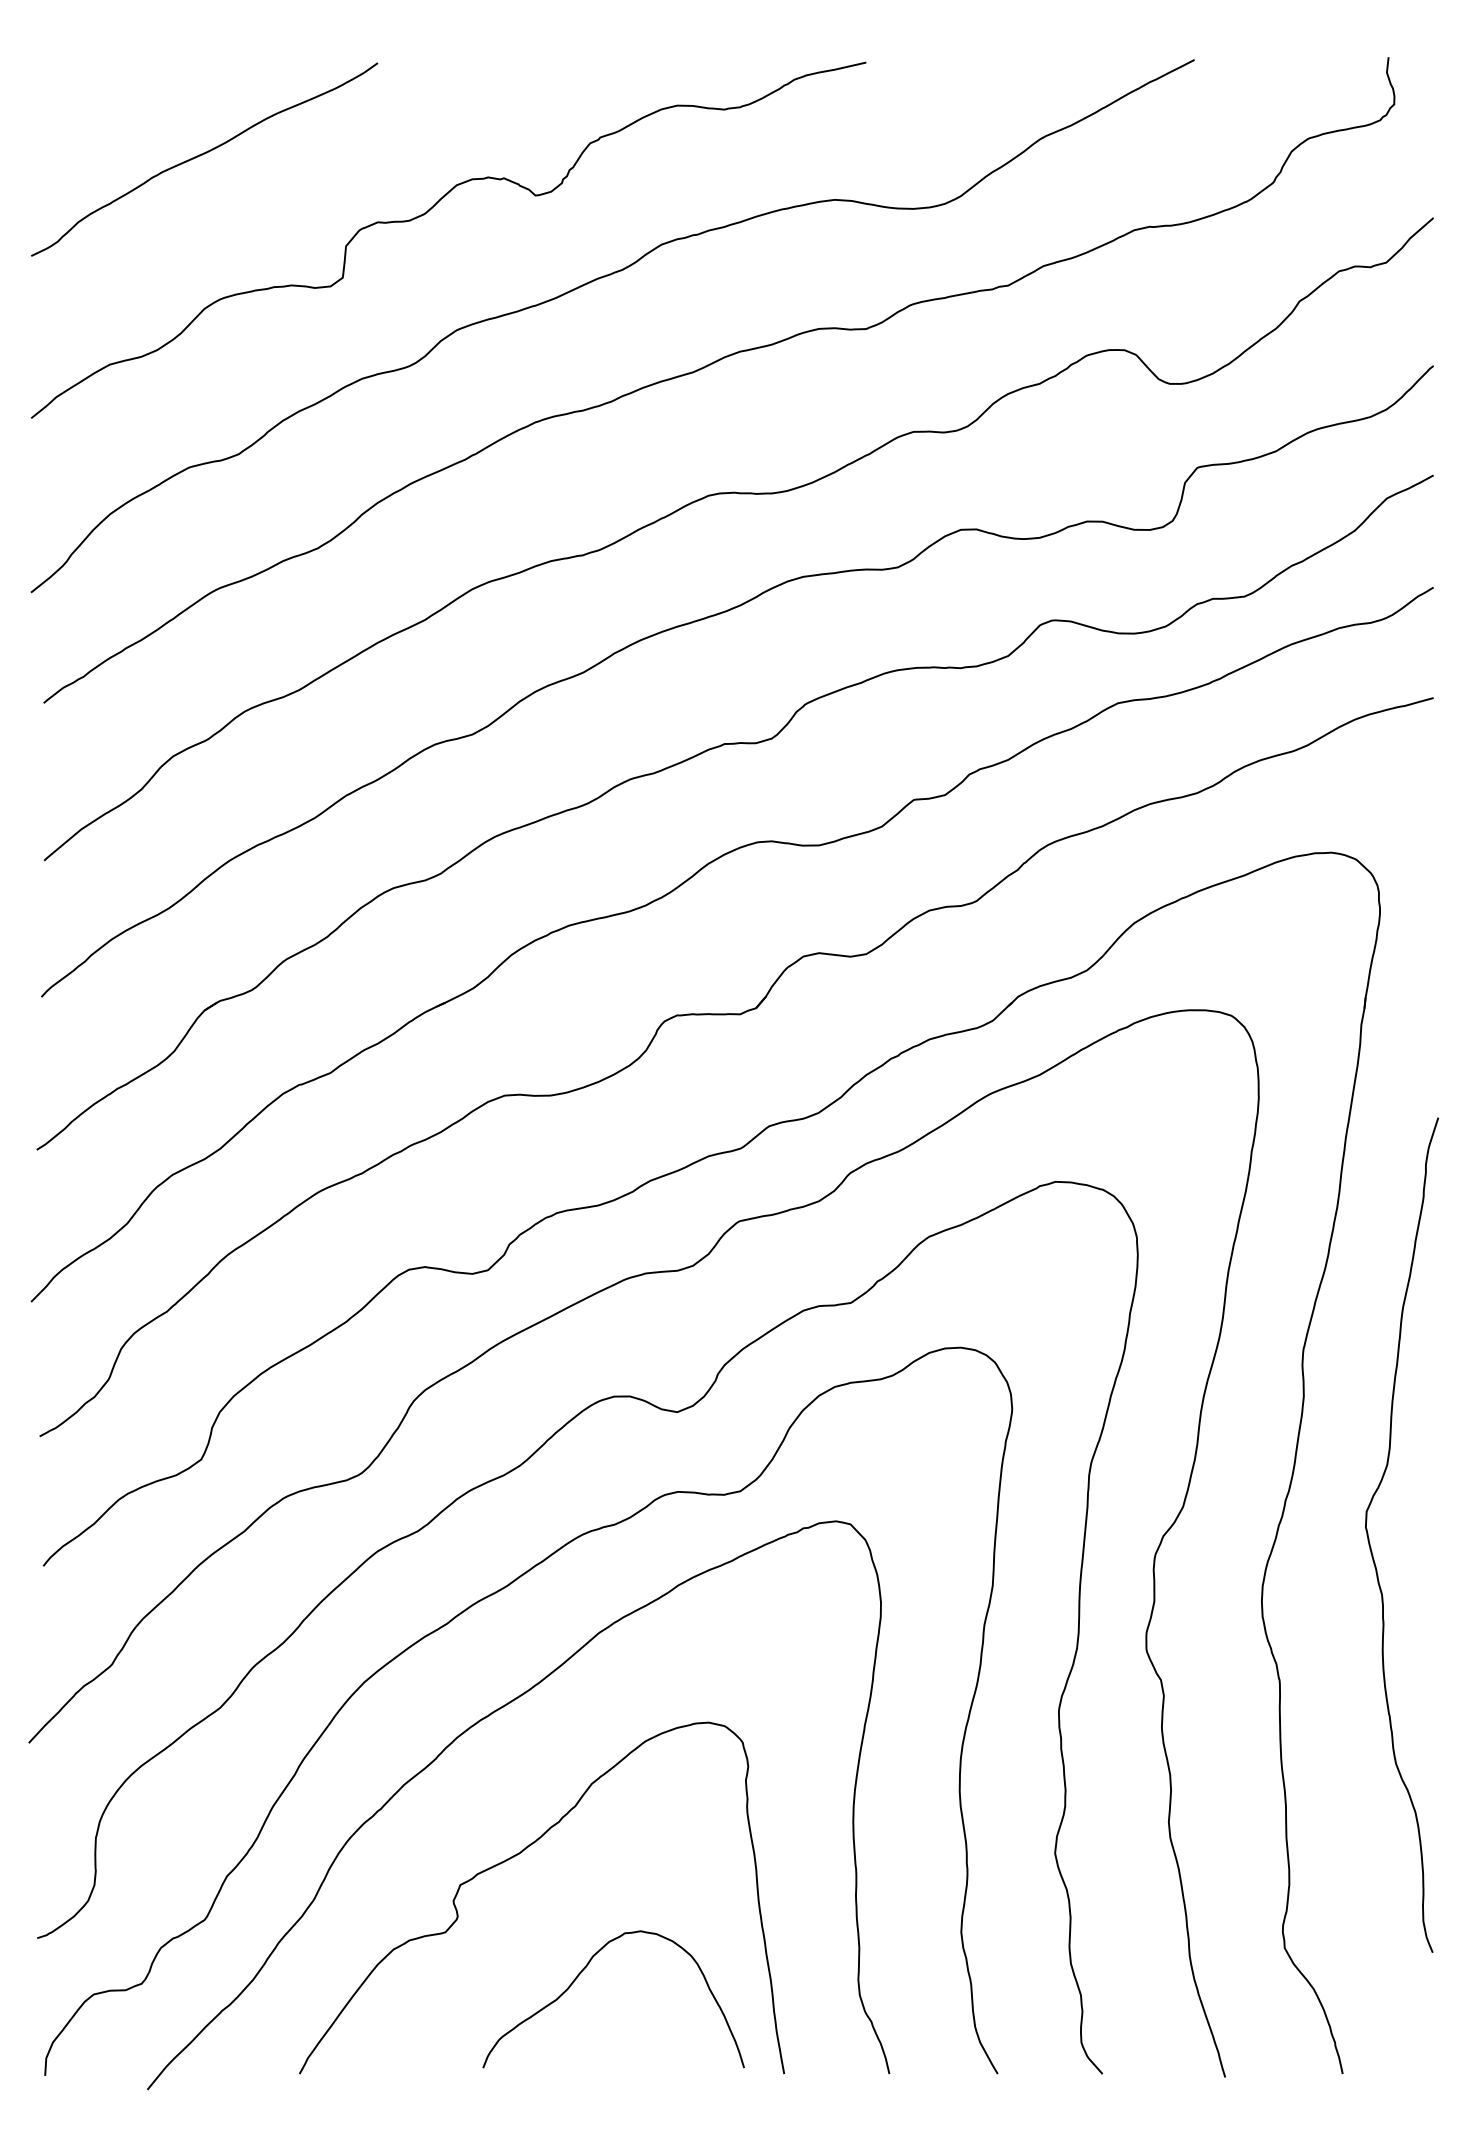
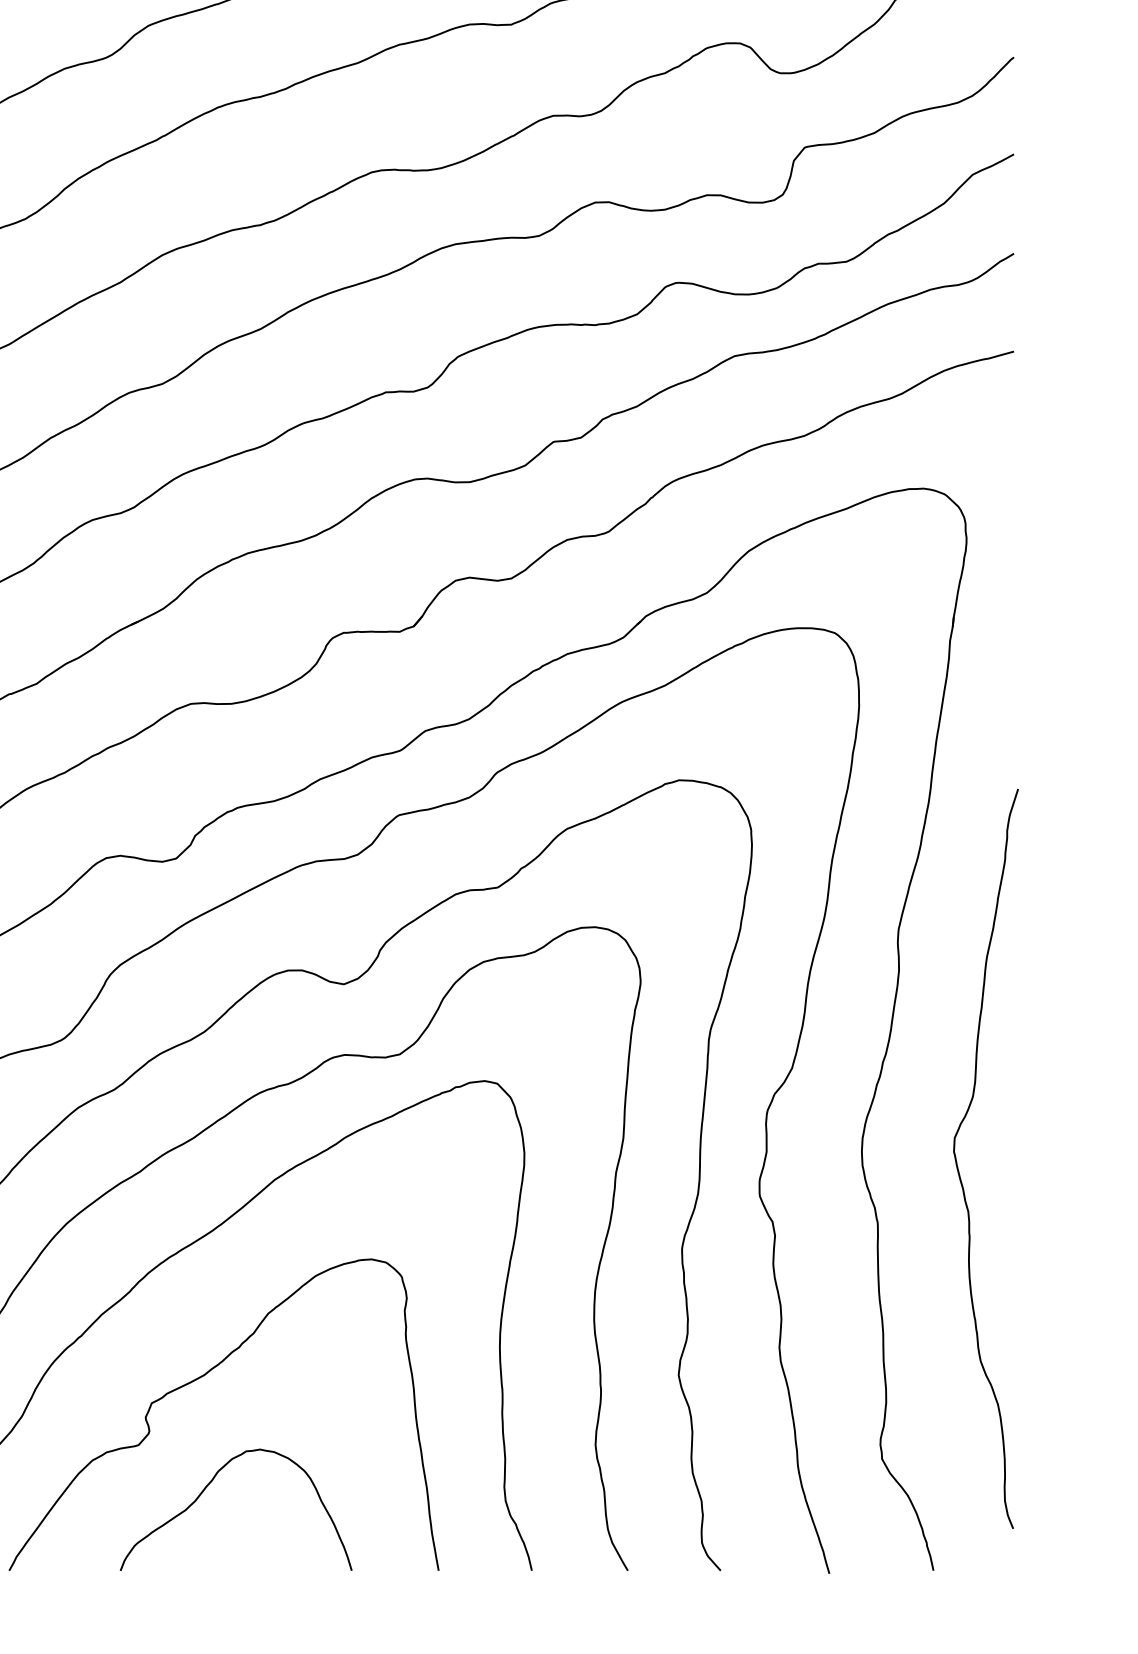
curve: (1369, 1538) -> (957, 1161), moved
curve: (582, 1972) -> (208, 1486), moved

